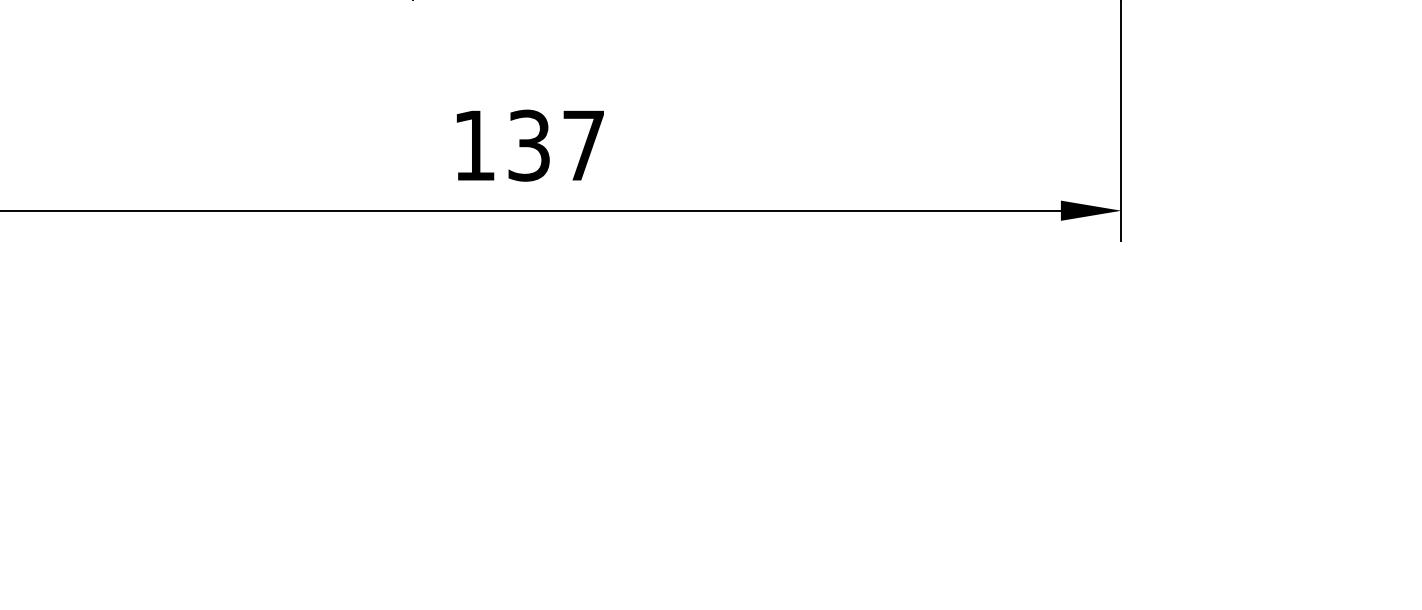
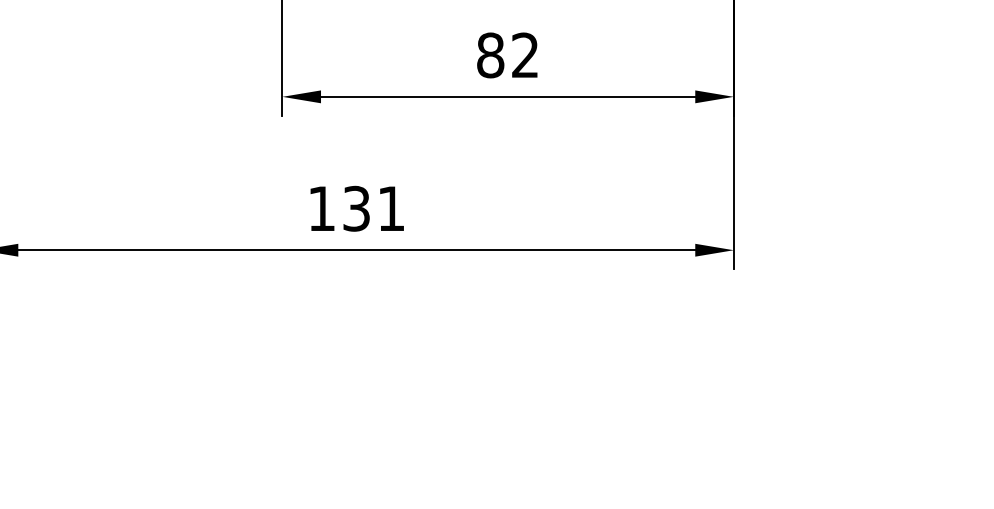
text: (583, 145) -> (391, 208), 137 -> 131

